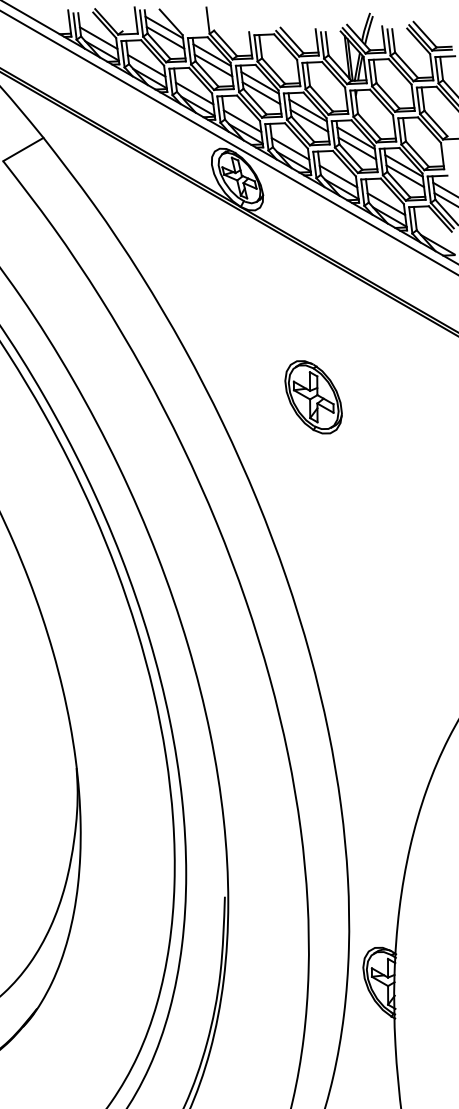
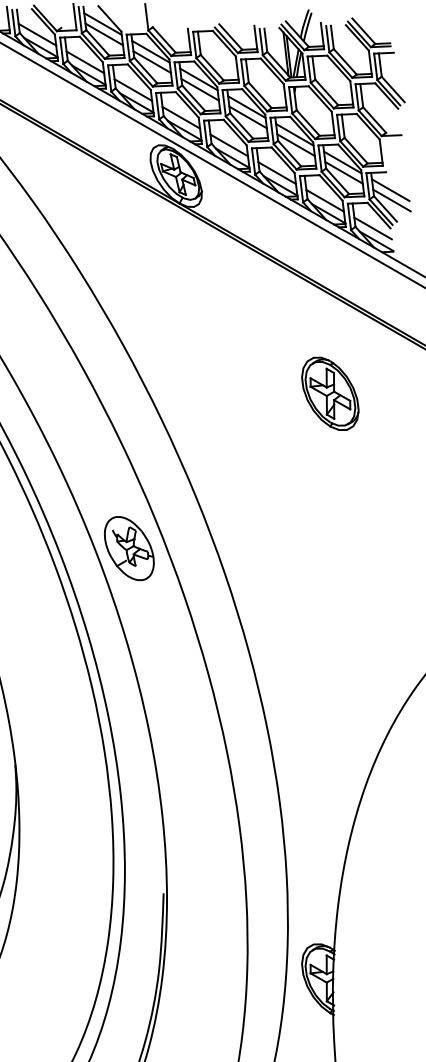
line: (434, 231) -> (373, 228), added
part: (313, 397) -> (330, 394), moved
part: (190, 551) -> (129, 548), added

